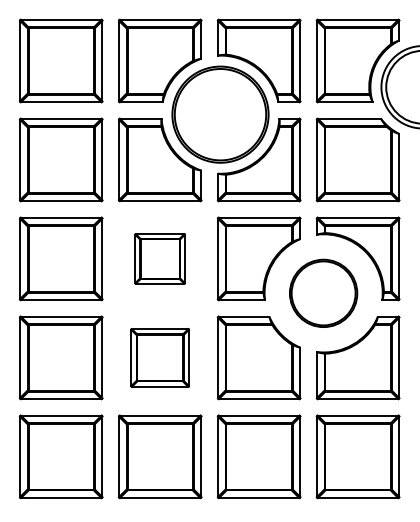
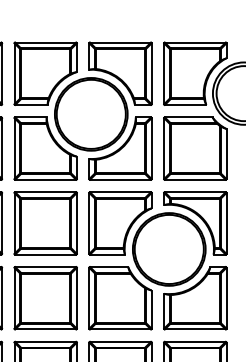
part: (159, 258) -> (45, 223), size x1.67
part: (323, 293) -> (169, 249), size x1.43
part: (159, 357) -> (45, 297), size x1.43

